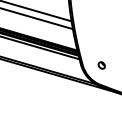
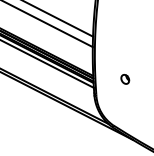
part: (101, 65) -> (124, 79), moved

